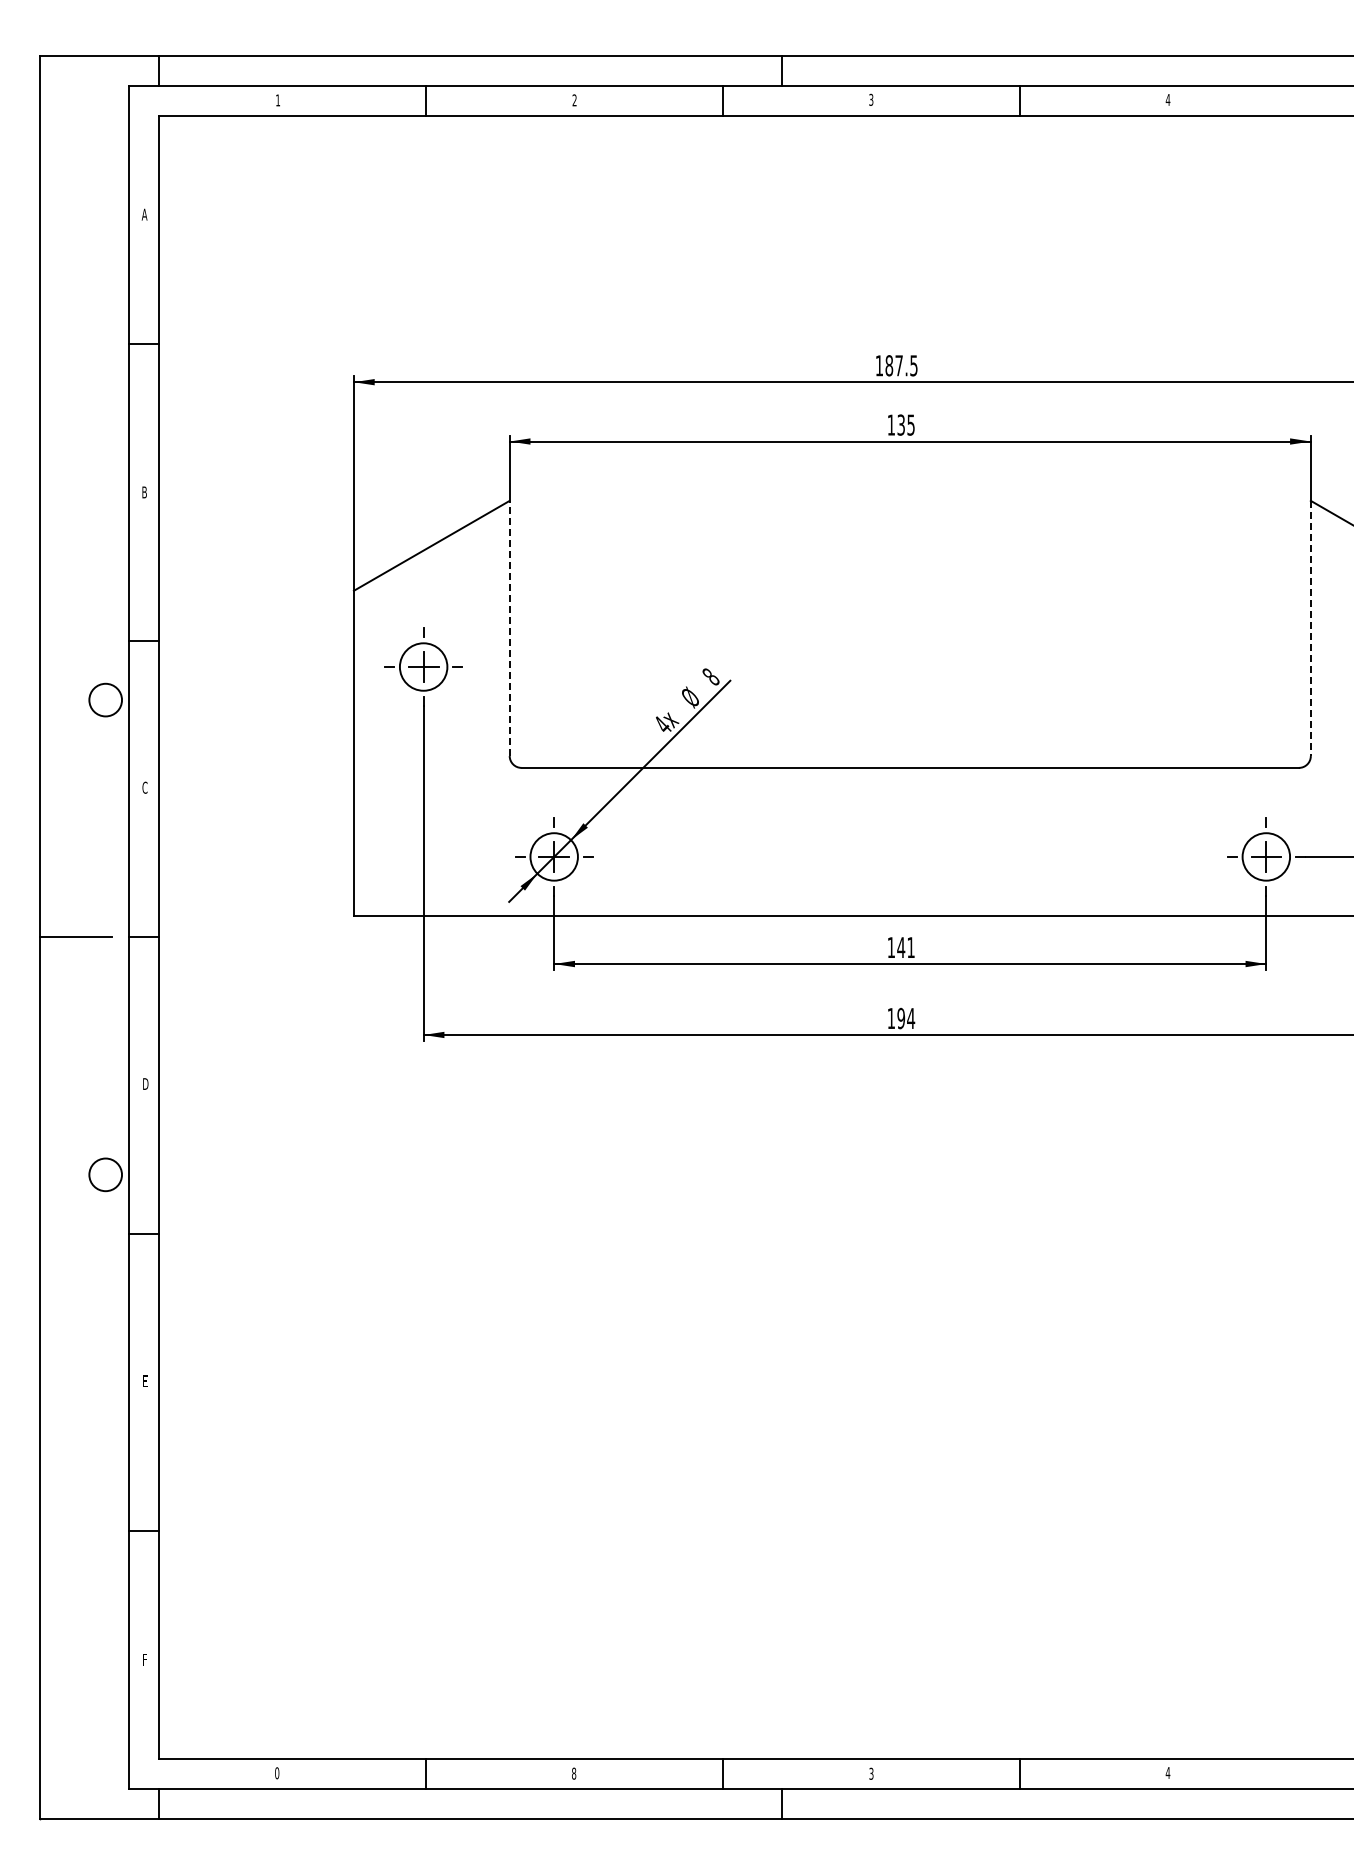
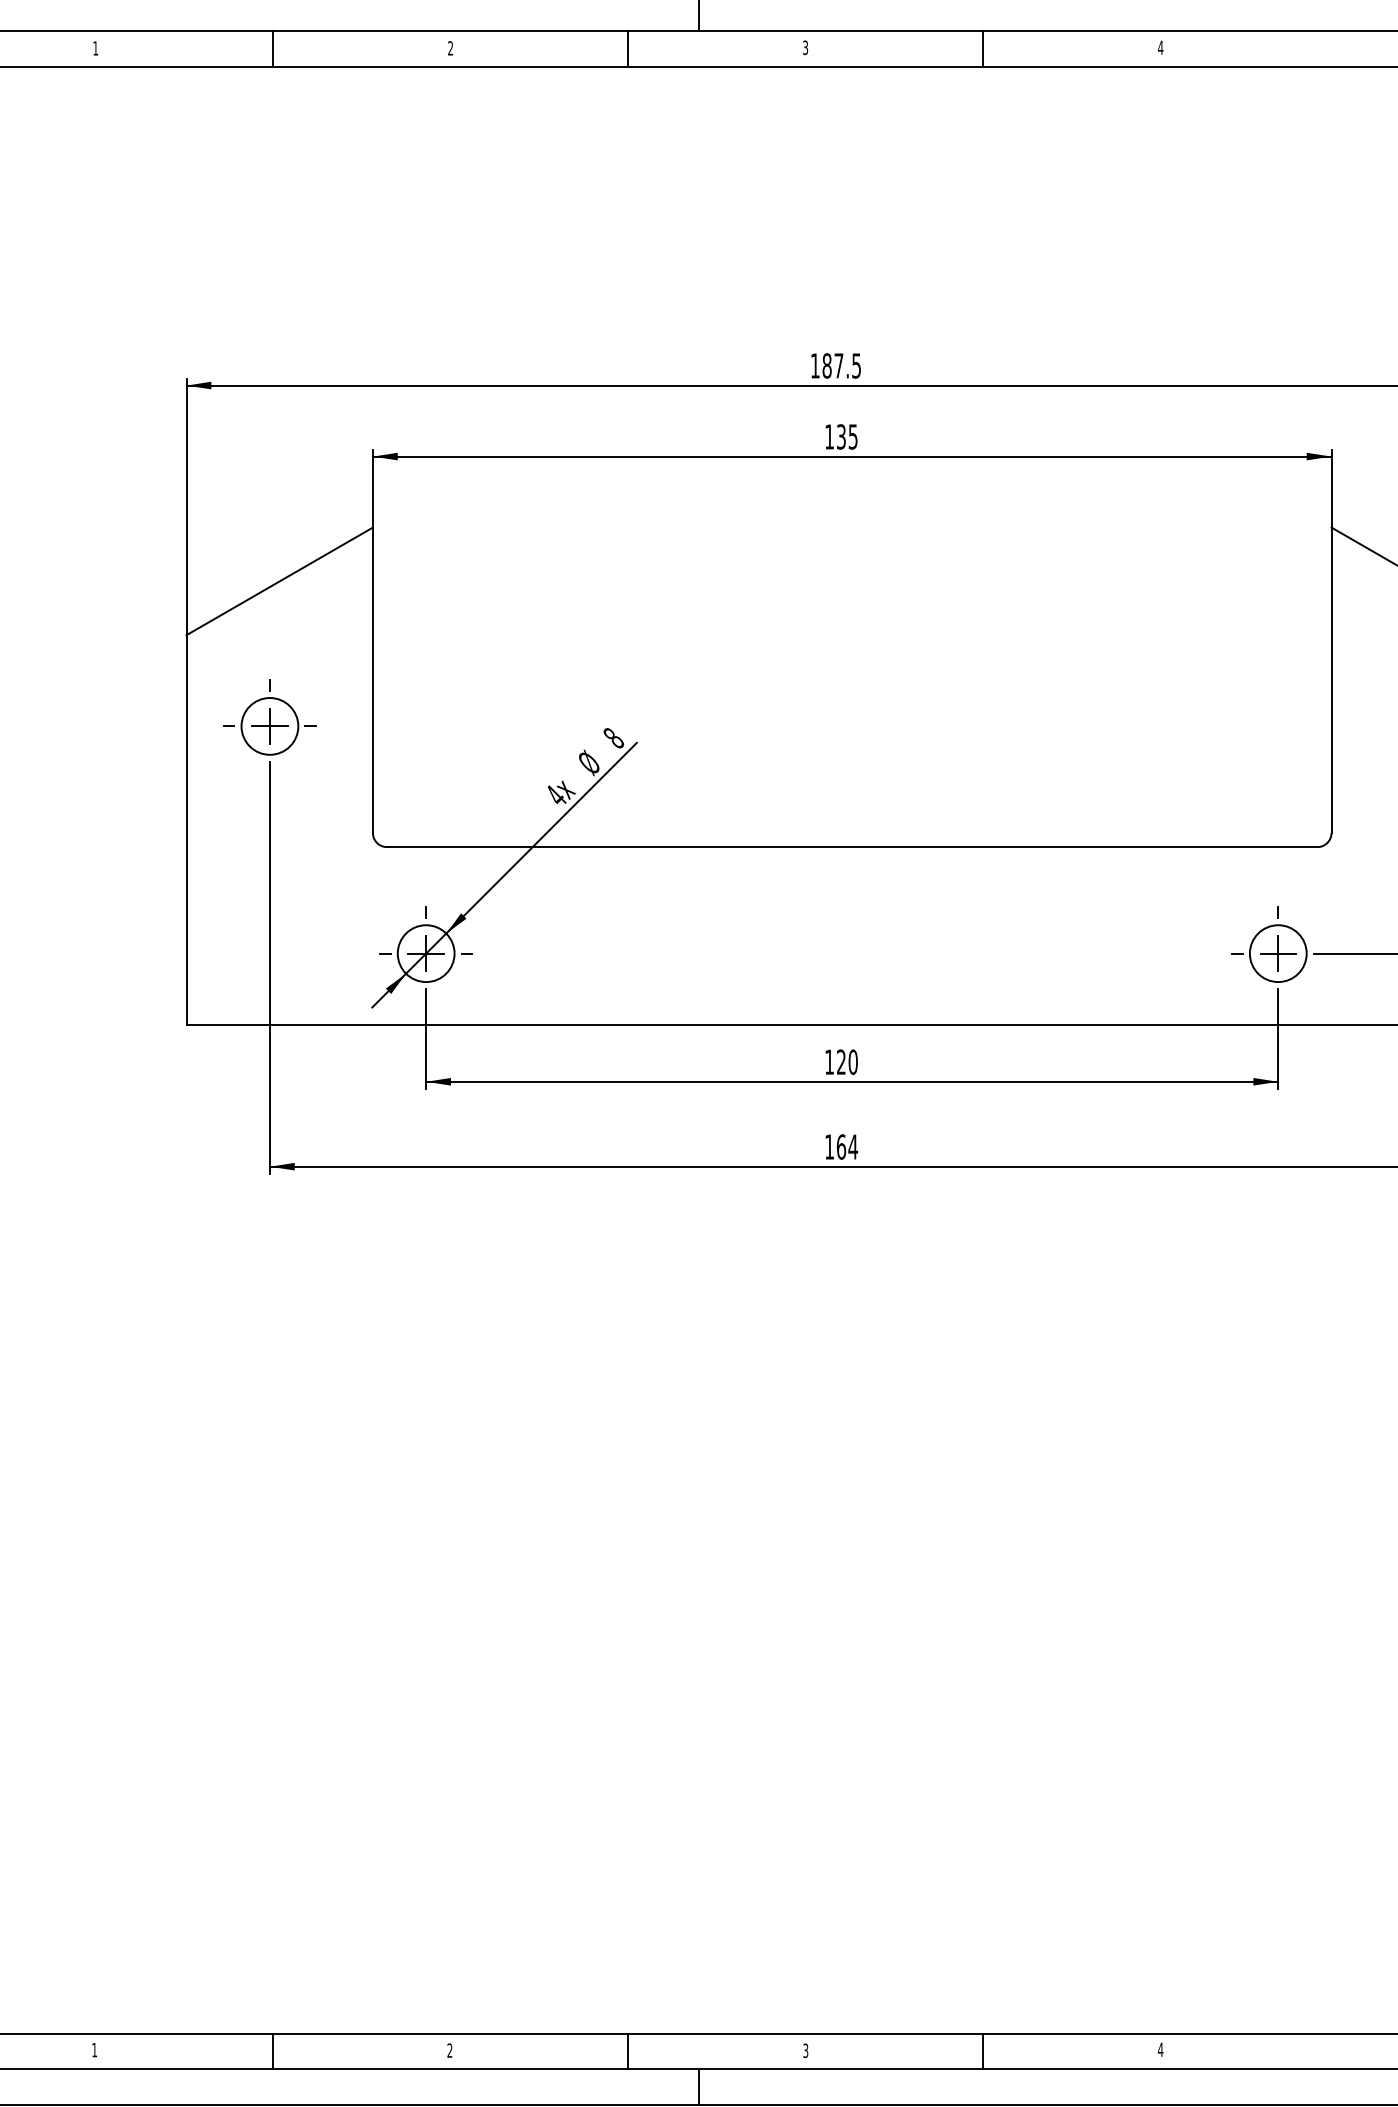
line: (509, 628) -> (372, 680), dashed -> solid
line: (1310, 628) -> (1331, 680), dashed -> solid
text: (905, 947) -> (846, 1062), 141 -> 120
text: (901, 1018) -> (841, 1146), 194 -> 164
text: (277, 1773) -> (95, 2050), 0 -> 1
text: (574, 1773) -> (450, 2050), 8 -> 2

